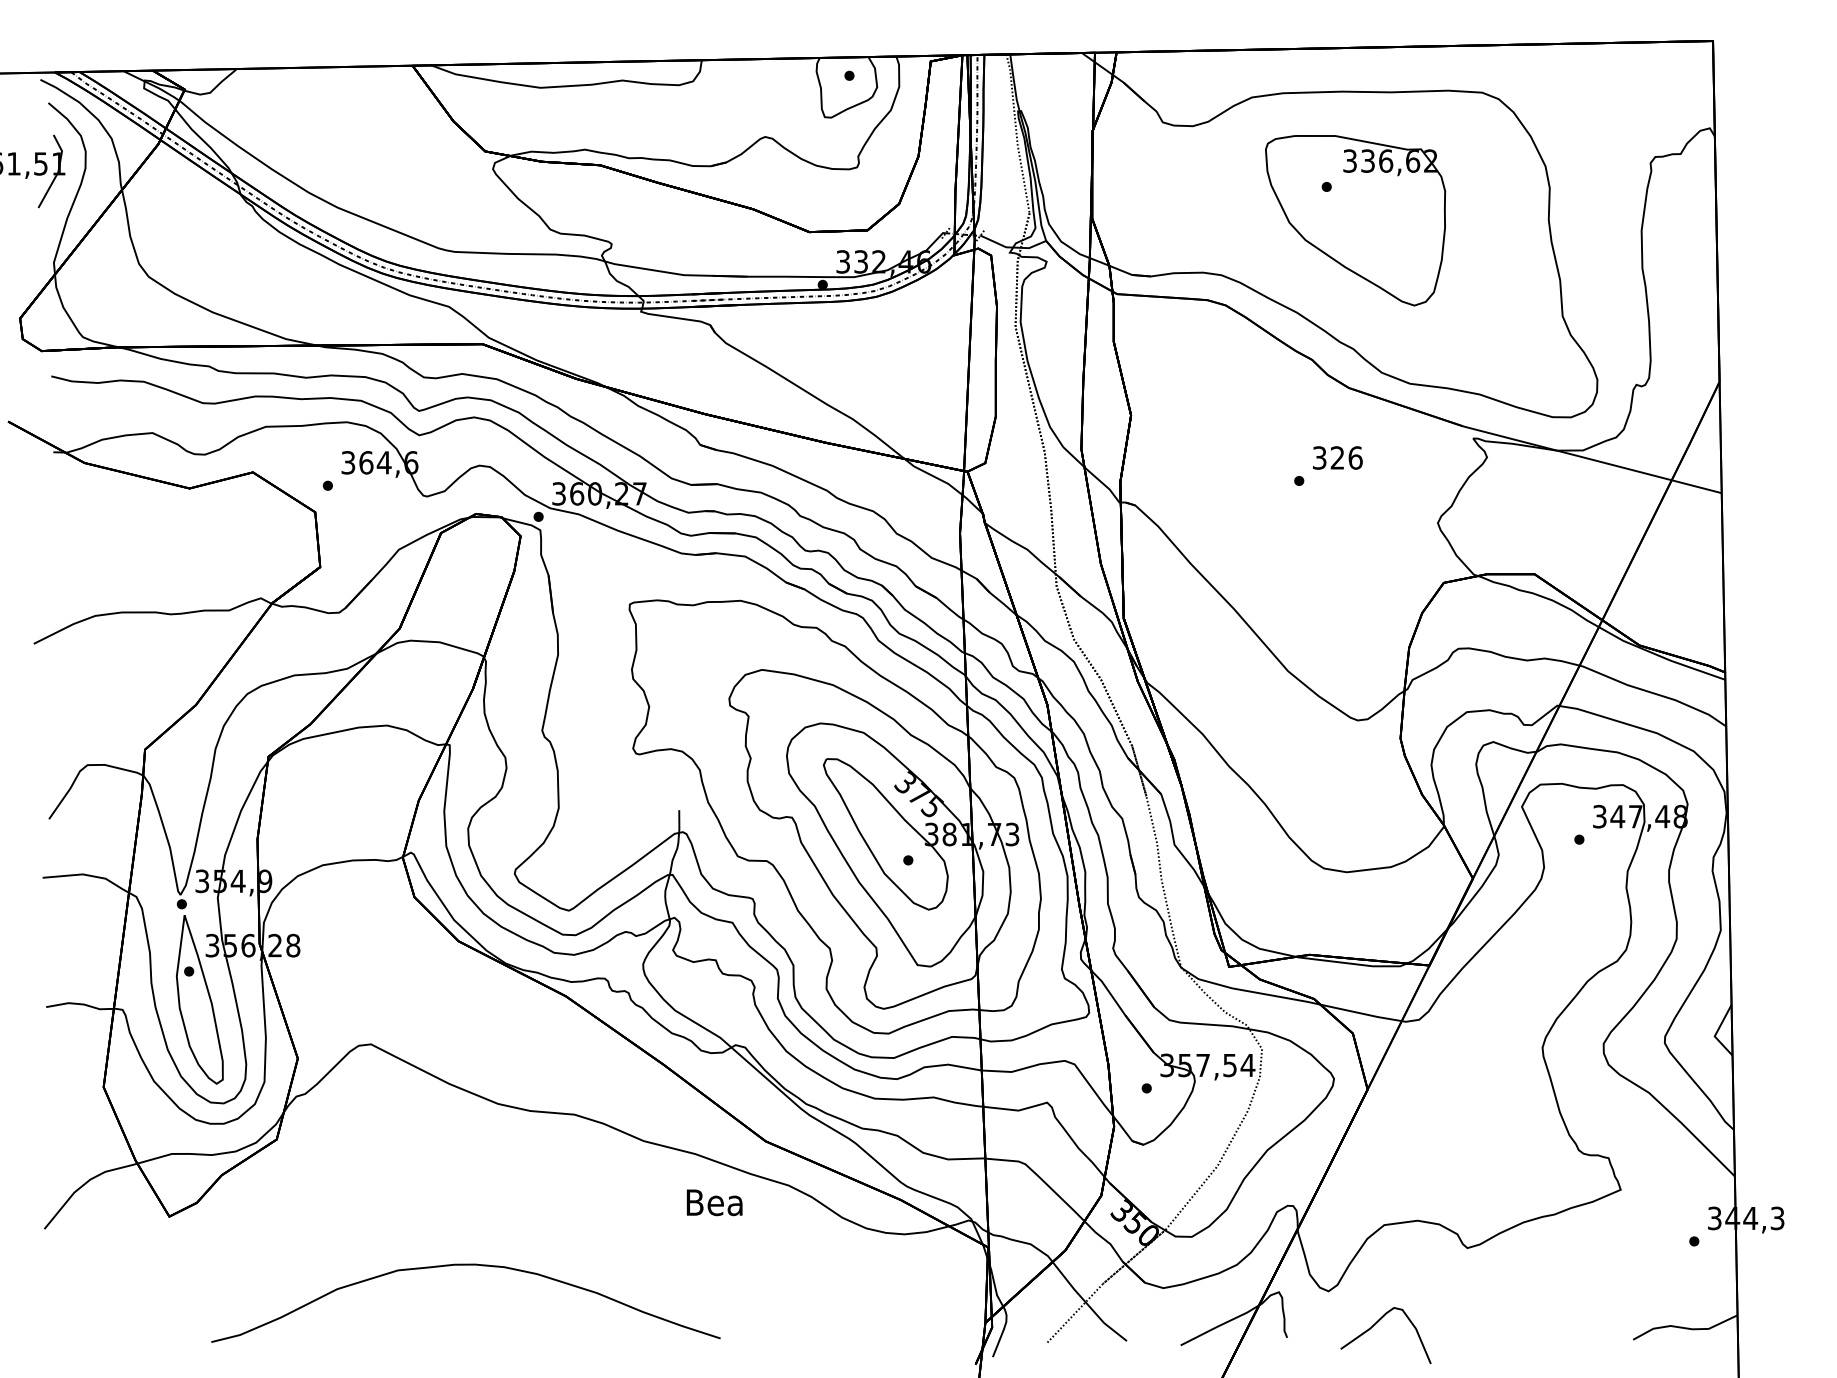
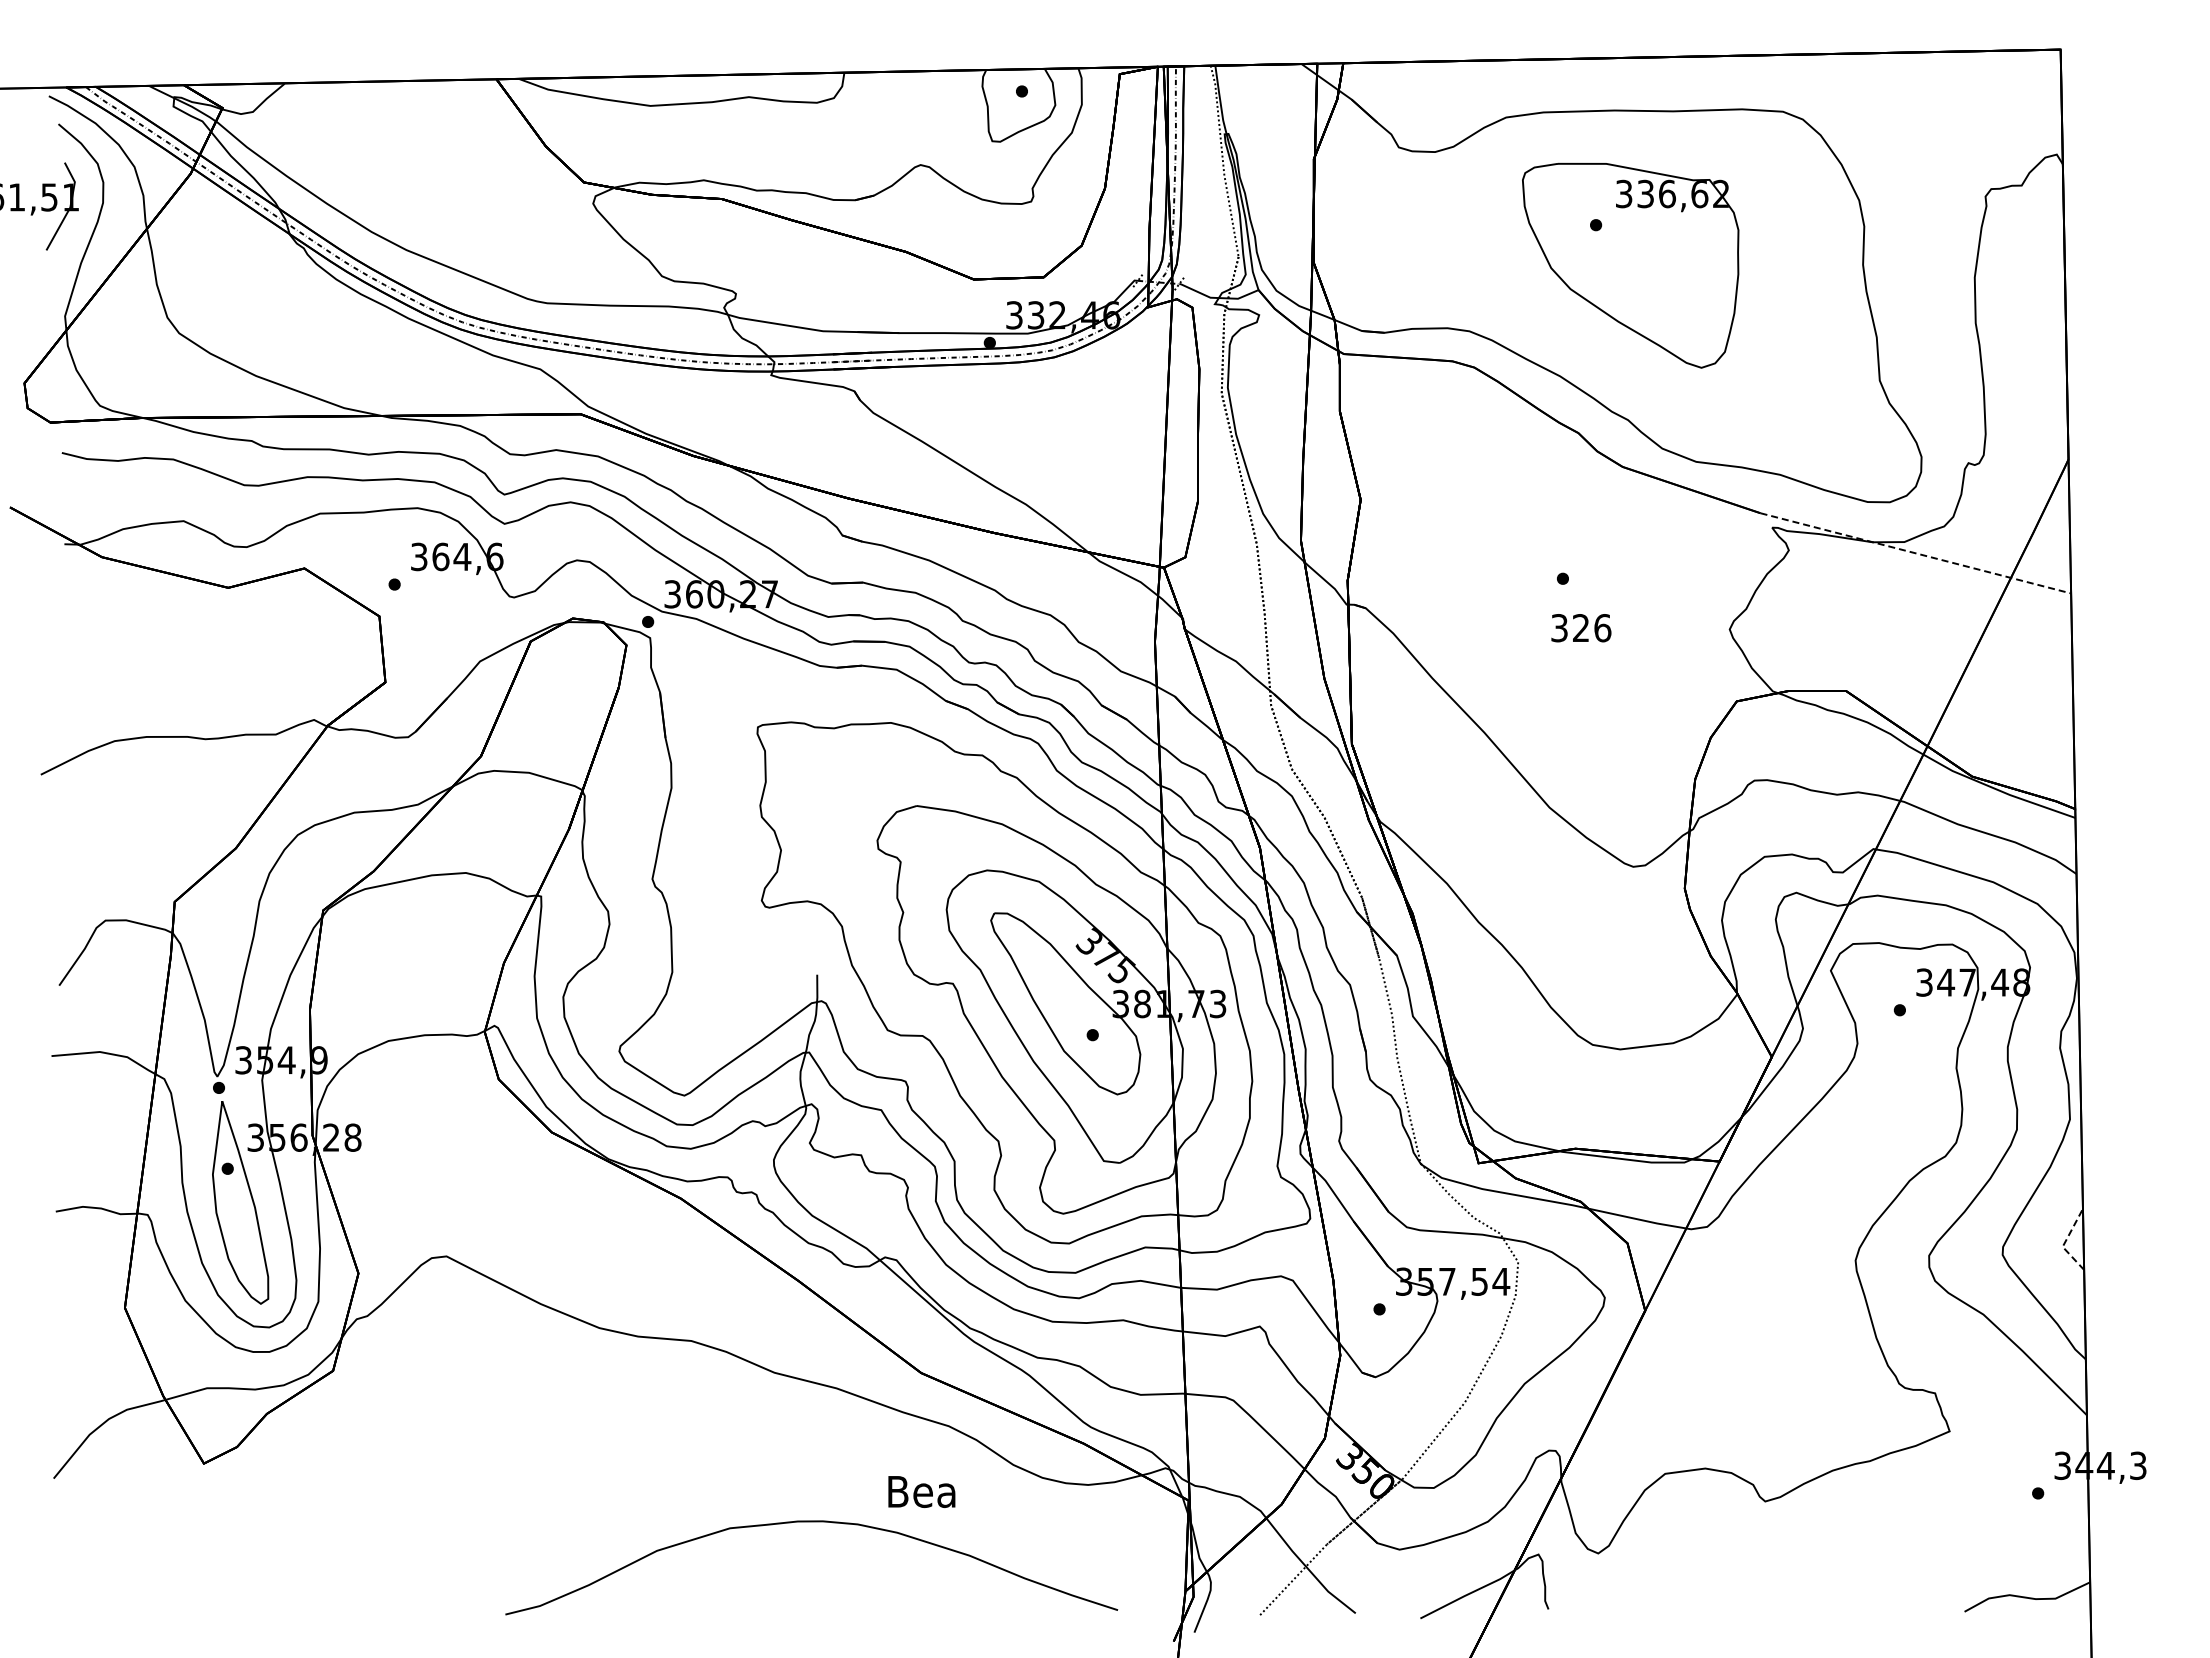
text: (1337, 458) -> (1581, 628), moved
line: (1593, 459) -> (1916, 553), solid -> dashed
line: (1717, 1031) -> (2065, 1241), solid -> dashed
text: (714, 1202) -> (921, 1491), moved
curve: (465, 1265) -> (811, 1522), moved
curve: (1375, 1324) -> (1654, 1593), removed

